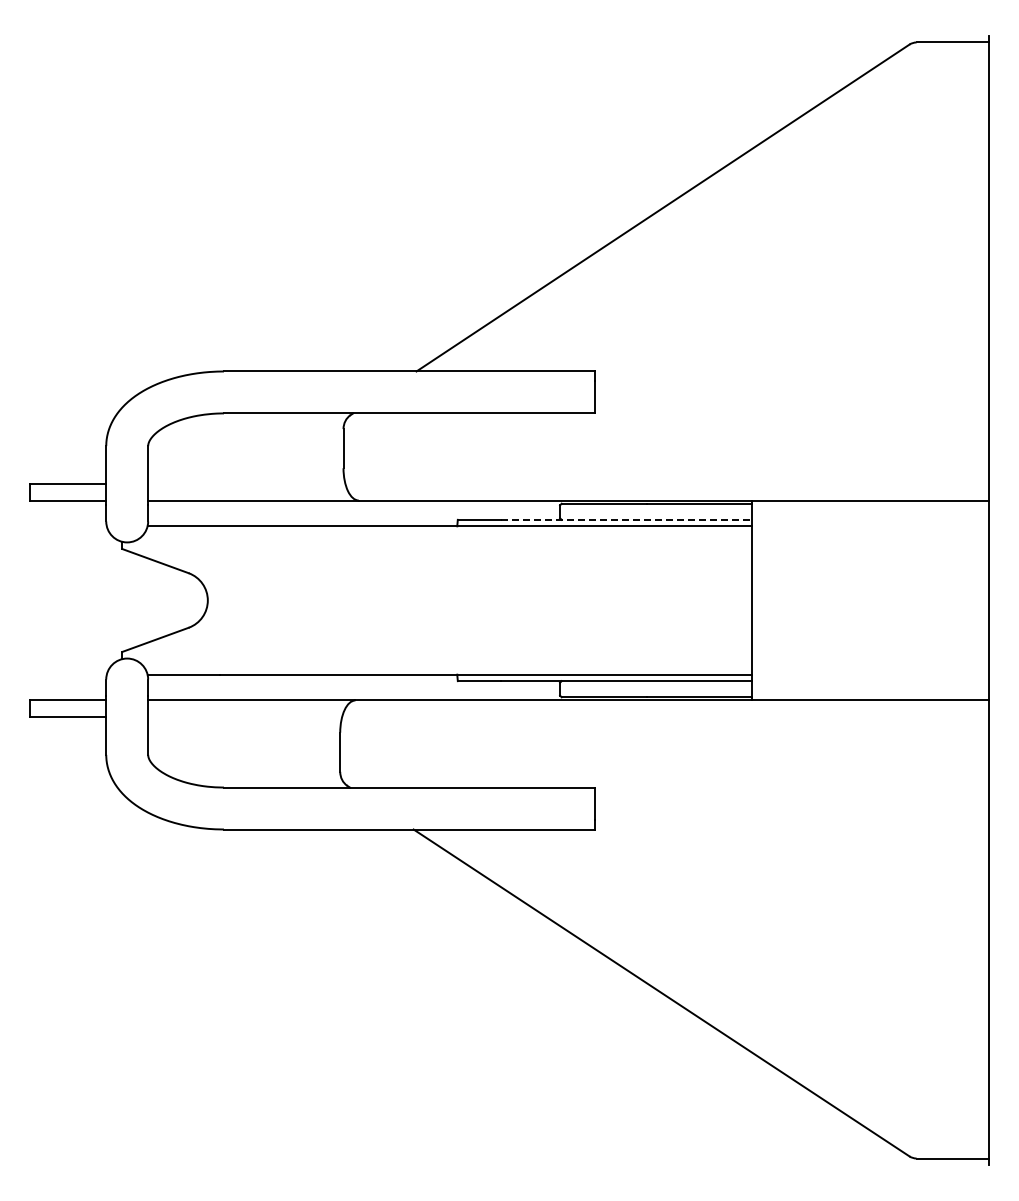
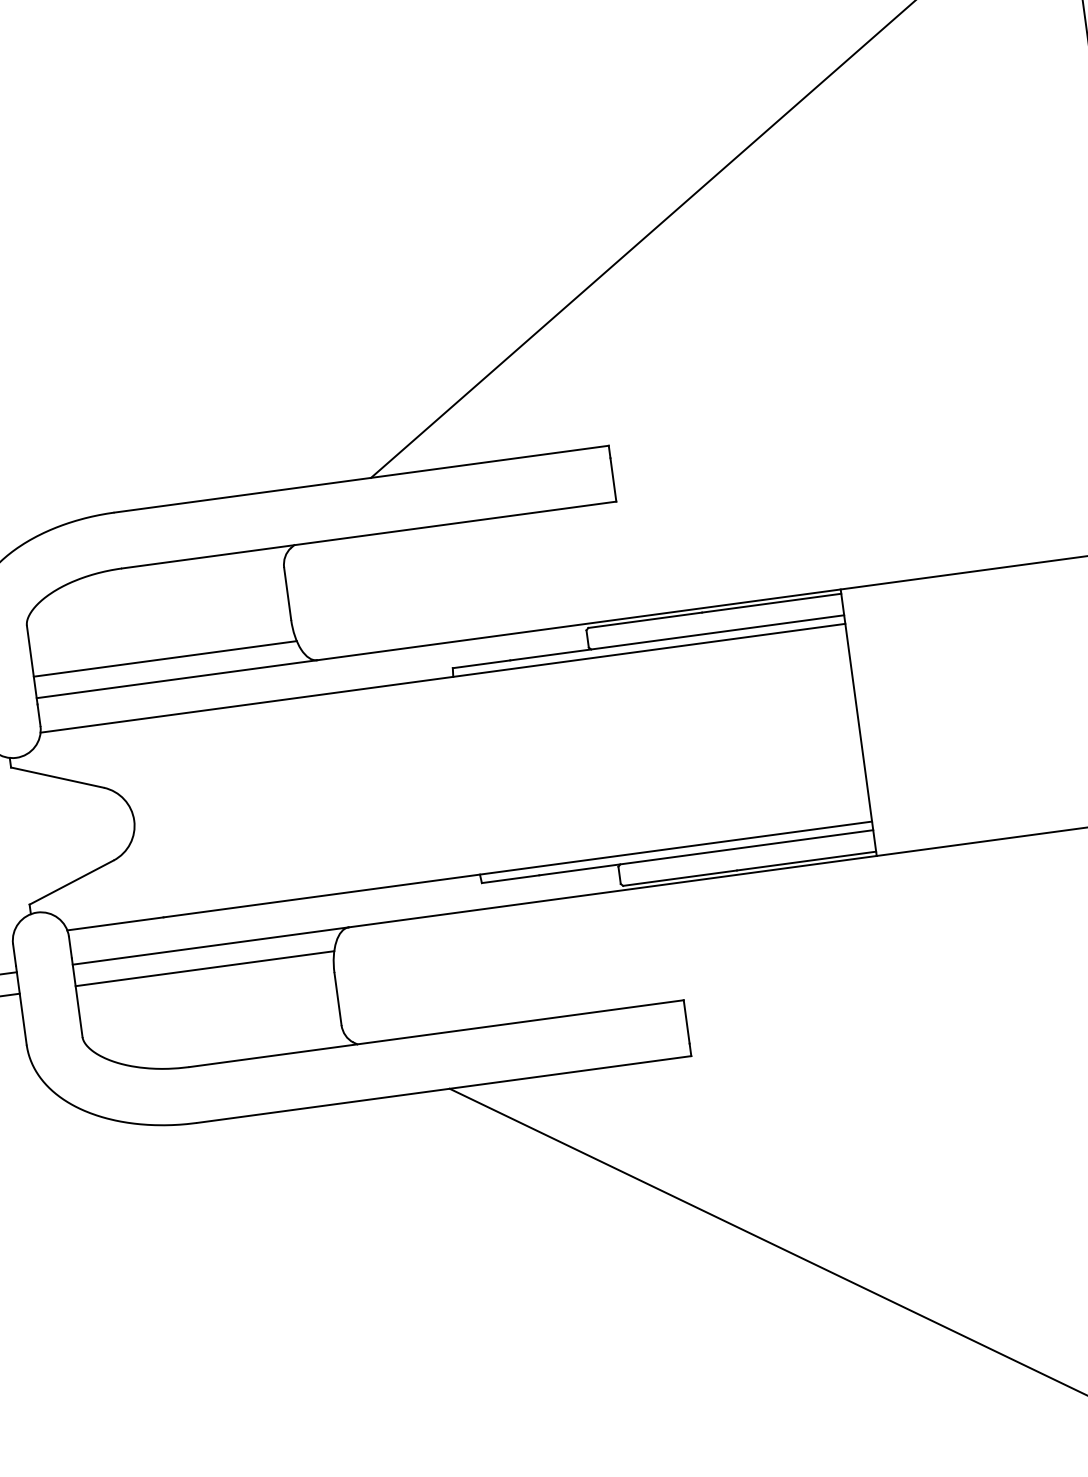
line: (246, 484) -> (164, 659), added
line: (626, 519) -> (677, 637), dashed -> solid
line: (245, 716) -> (205, 968), added

